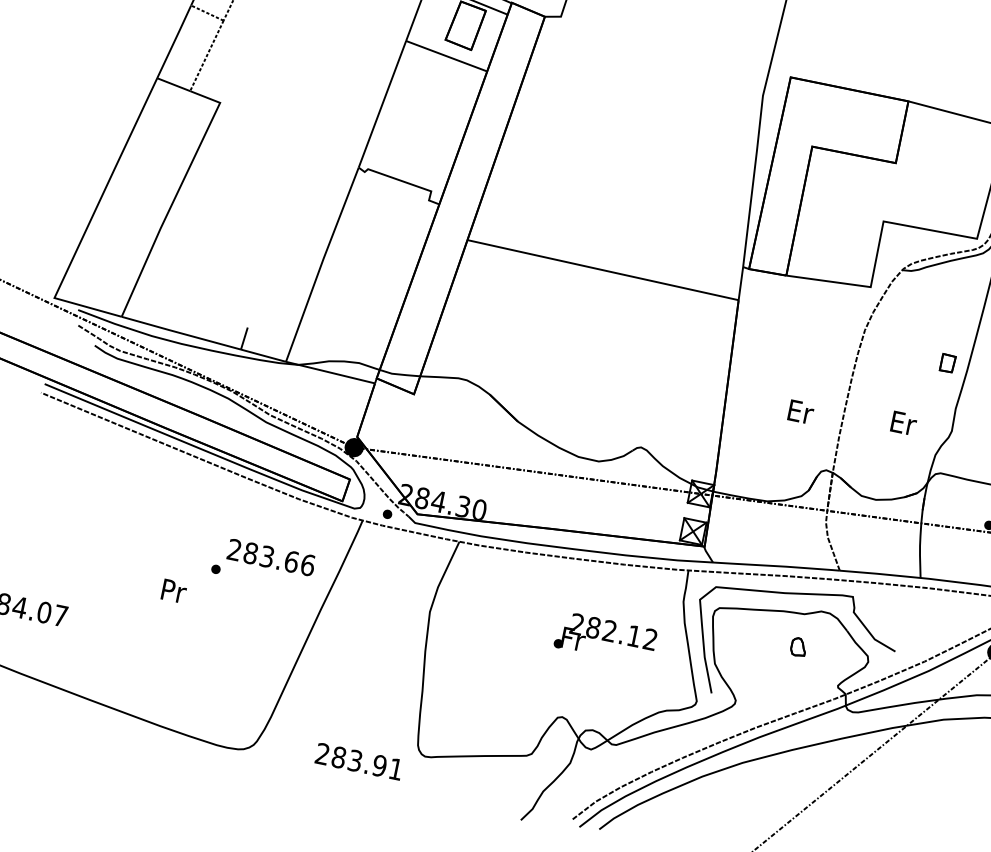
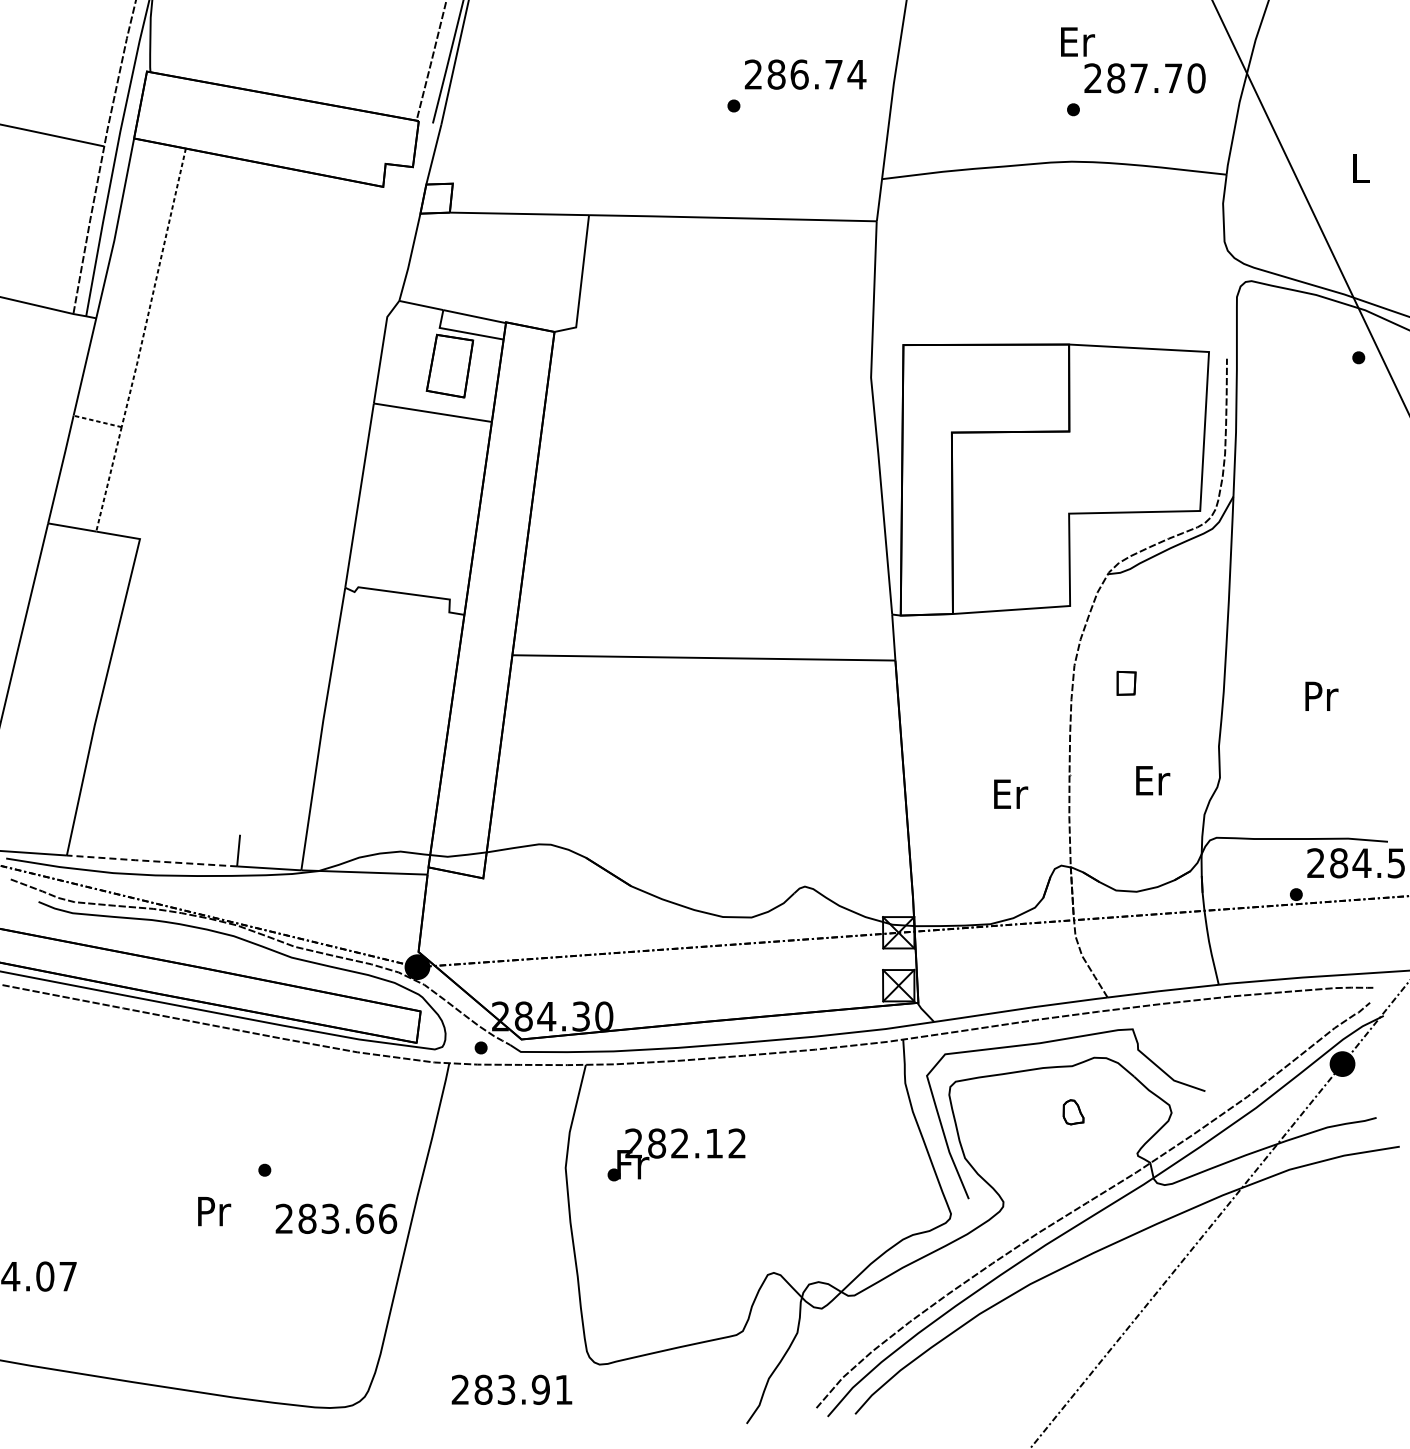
line: (180, 333) -> (151, 861), solid -> dashed
part: (947, 362) -> (1126, 682), moved
text: (271, 557) -> (336, 1218), moved
text: (605, 638) -> (676, 1154), moved

